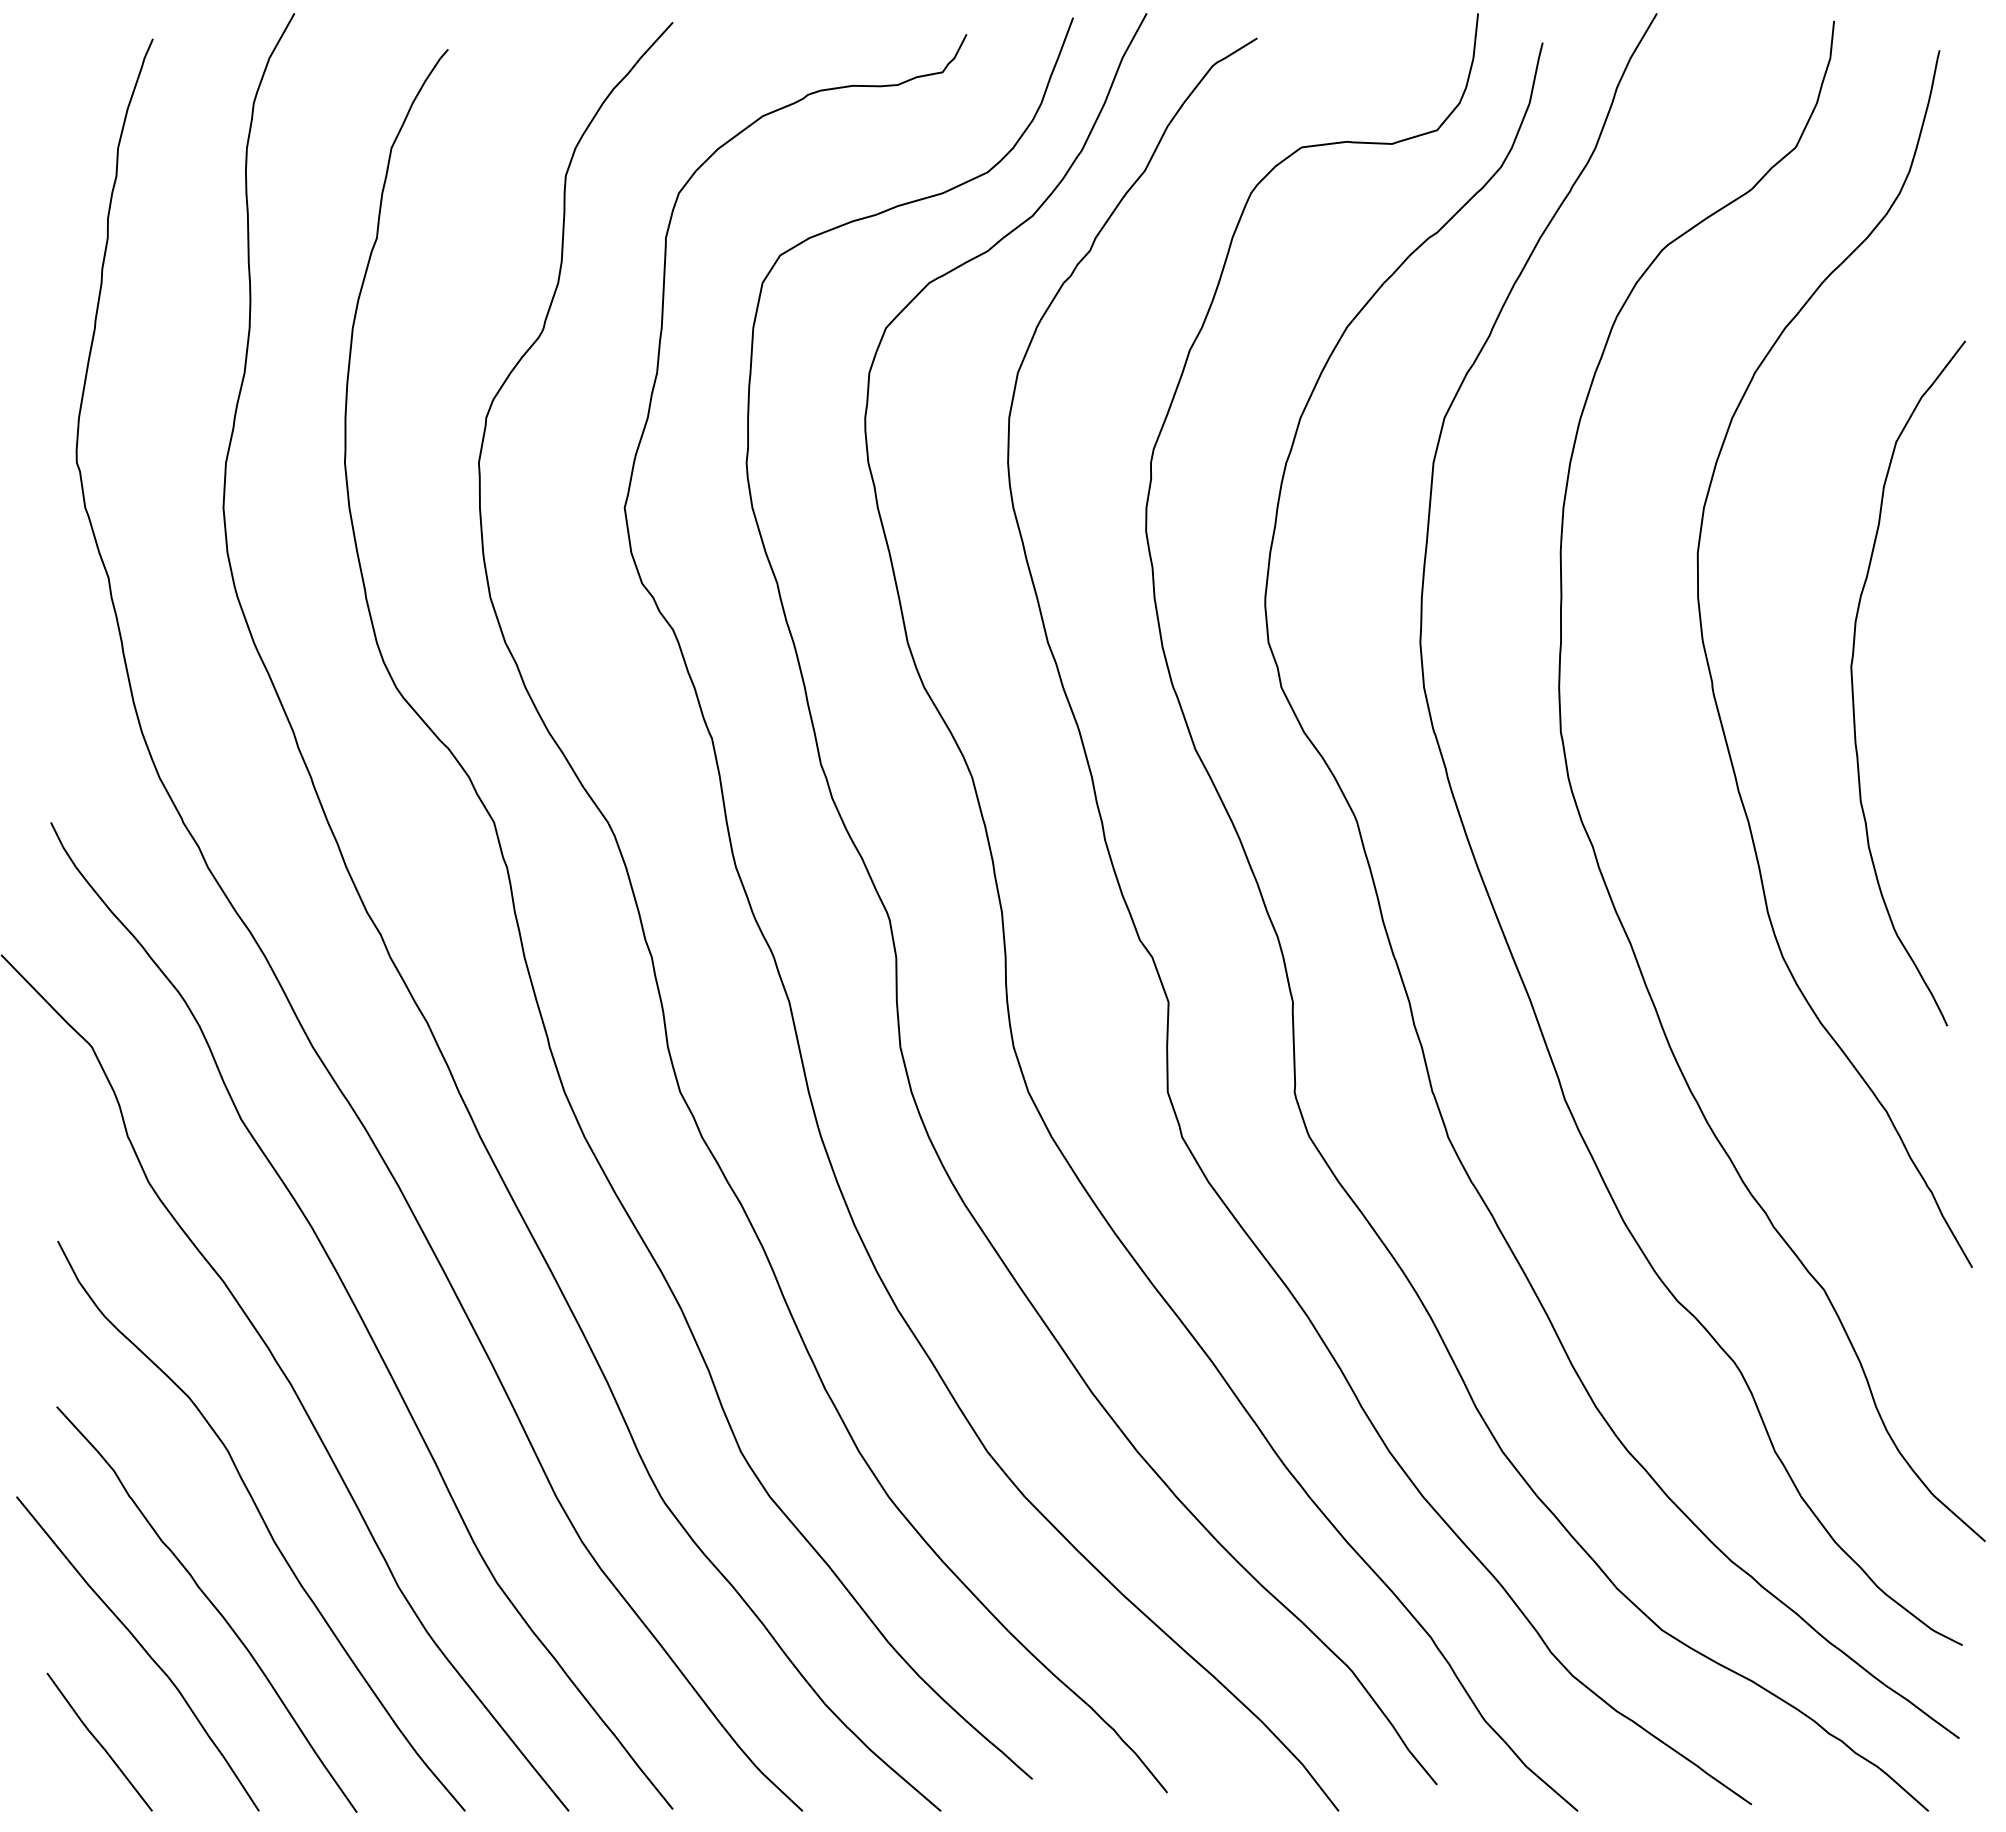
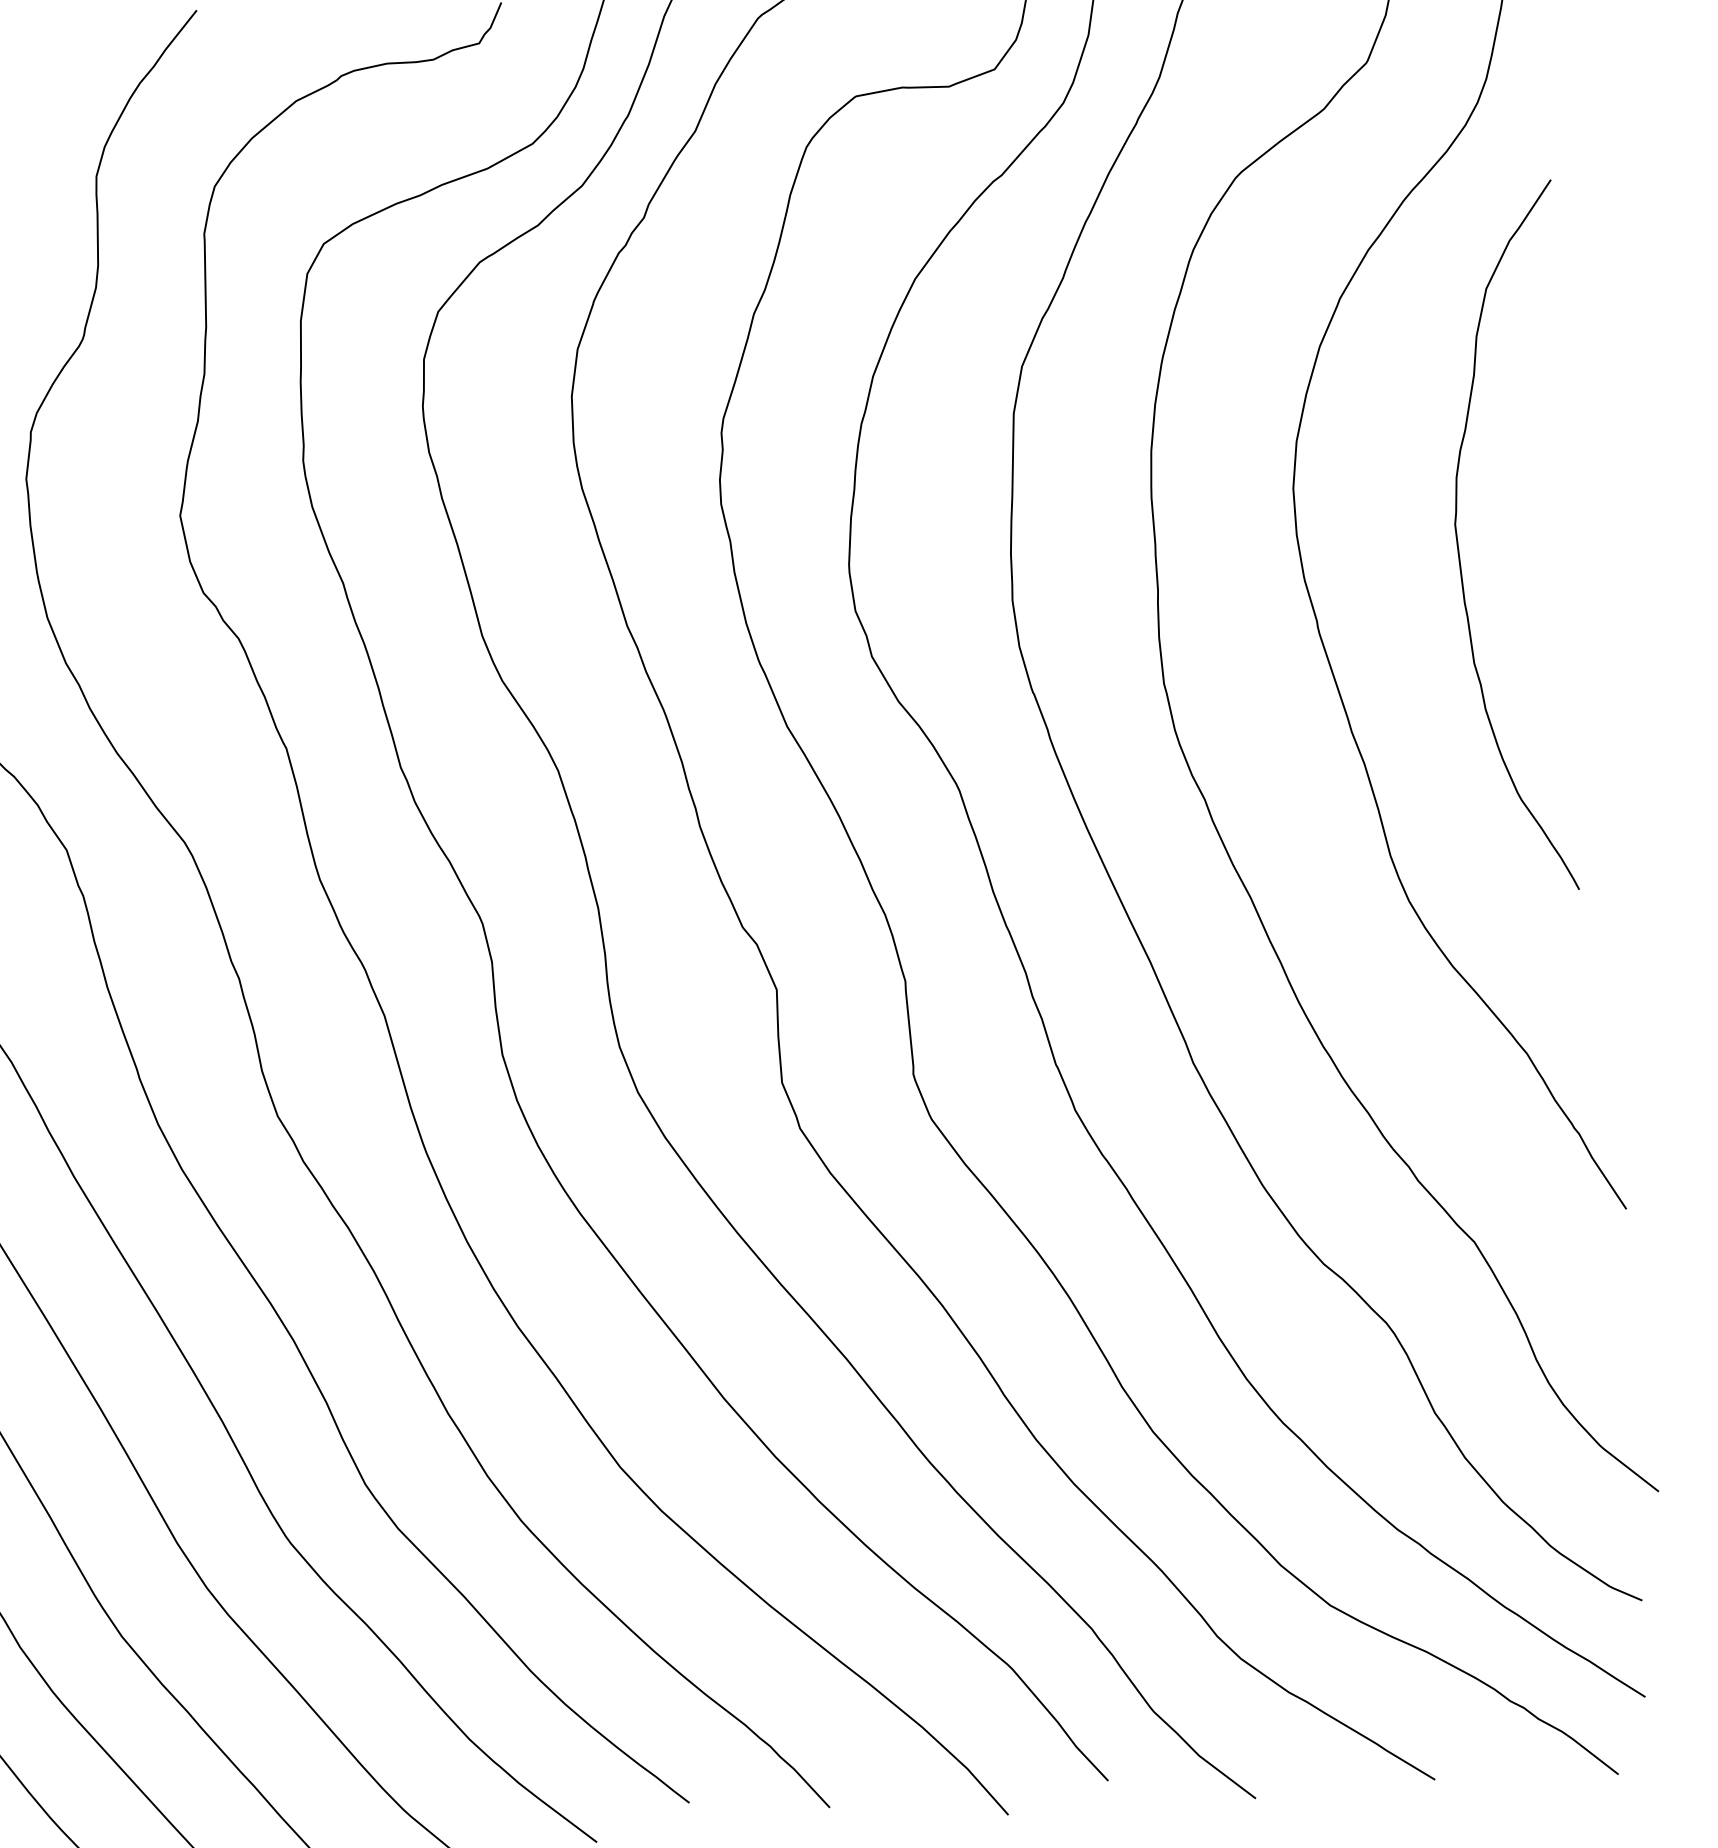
curve: (1853, 683) -> (1458, 541), moved

